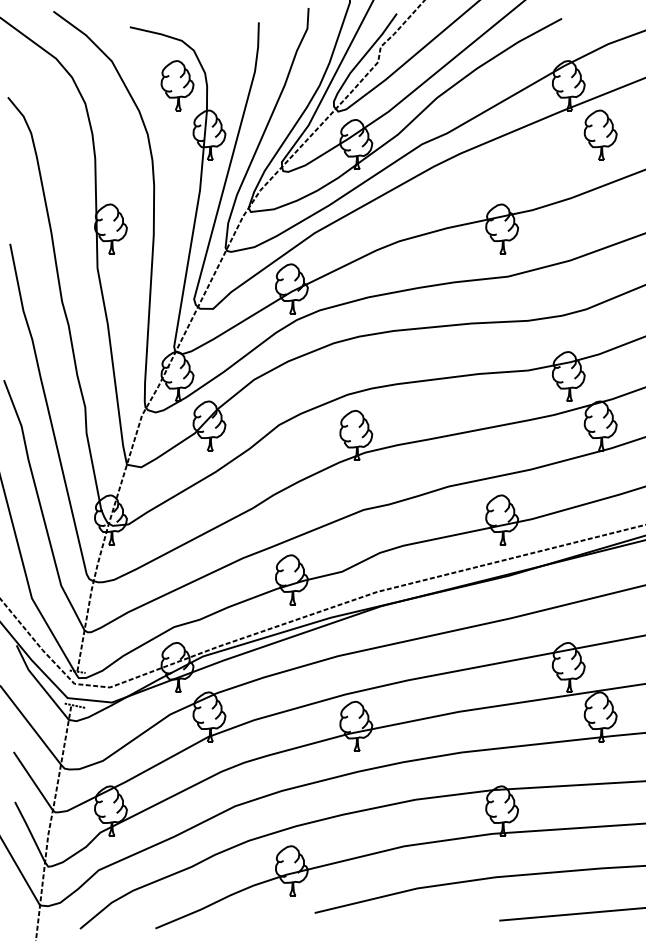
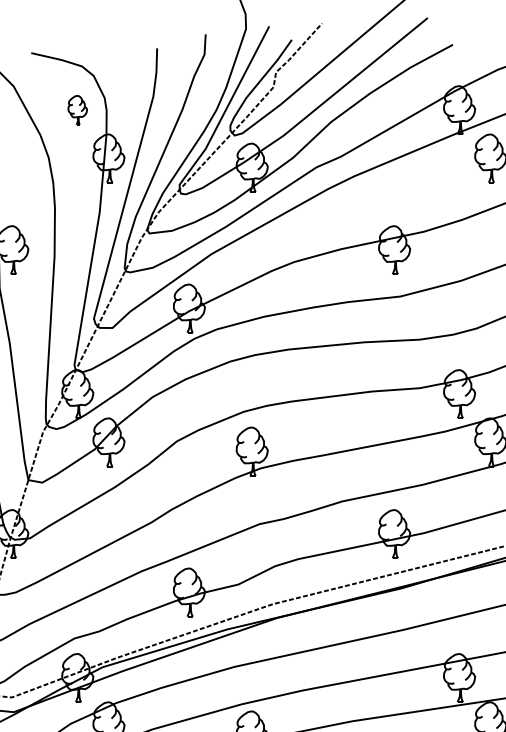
part: (177, 85) -> (77, 110), size x0.6

